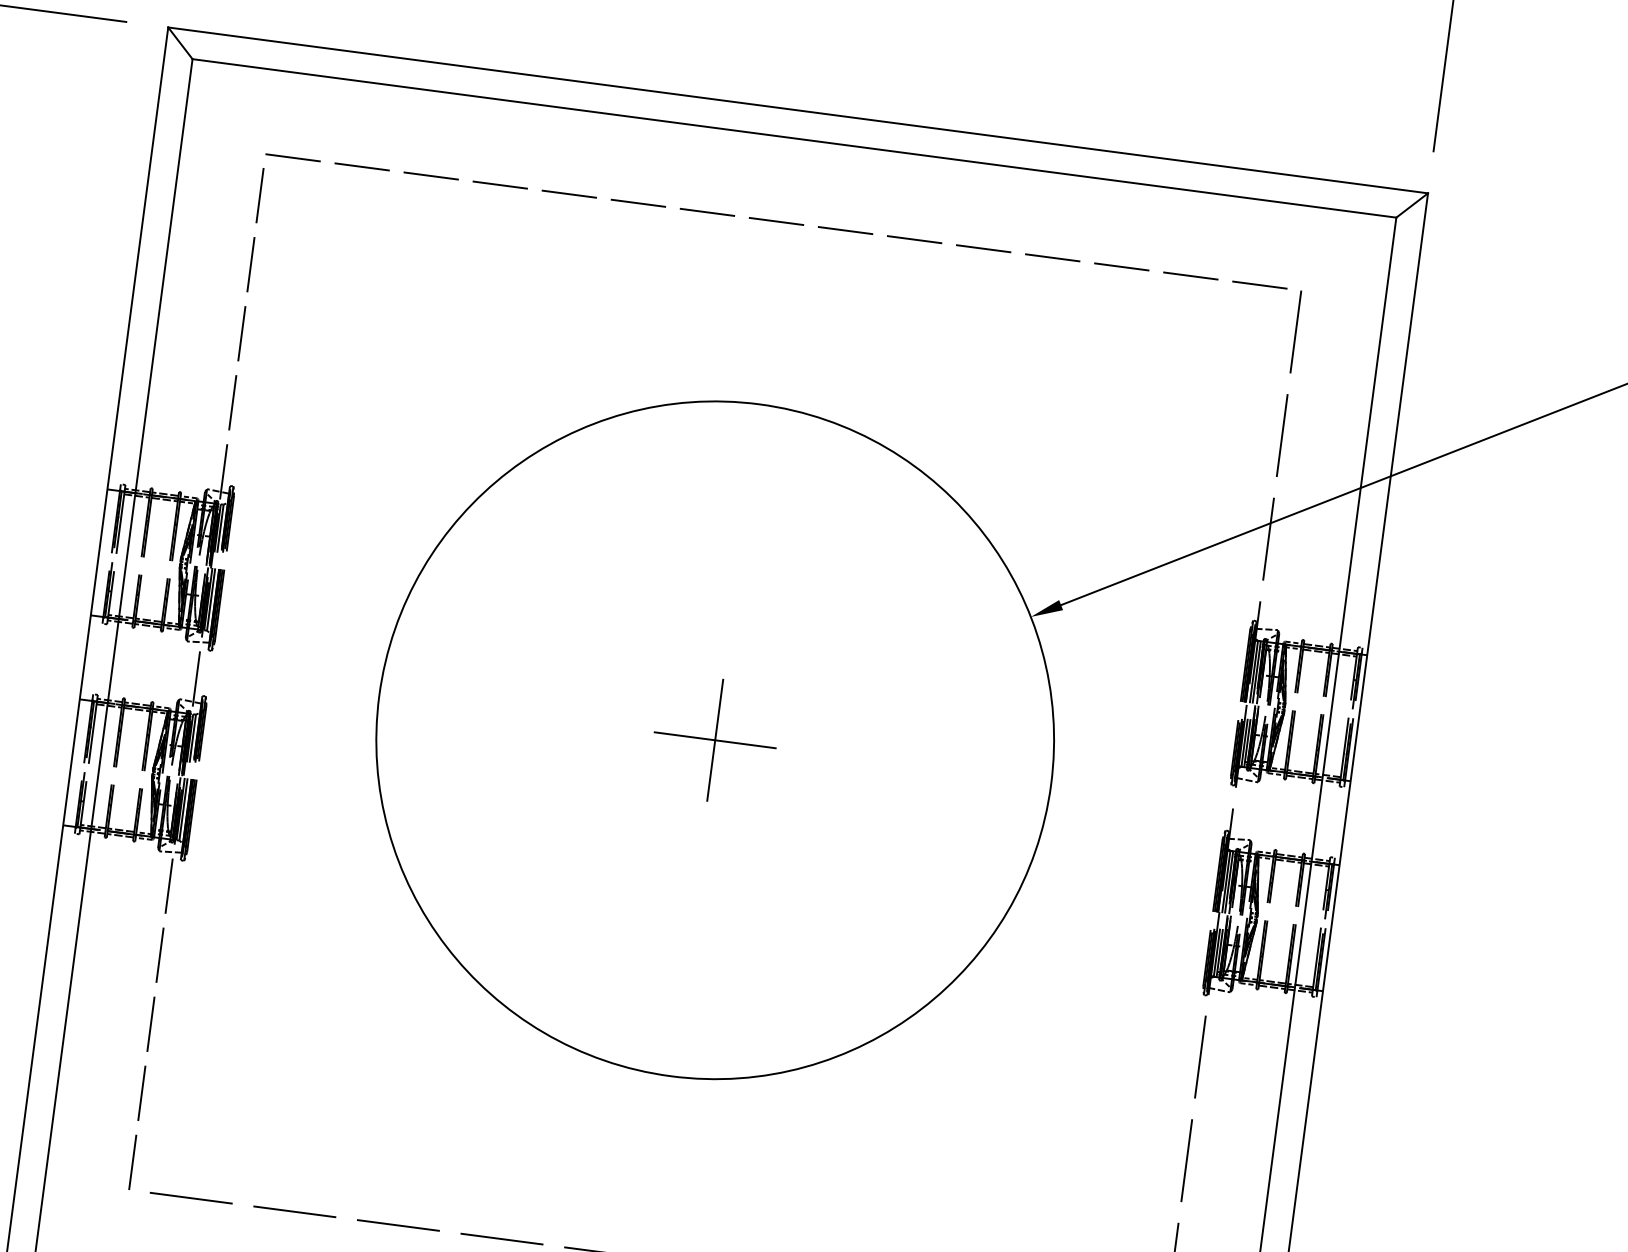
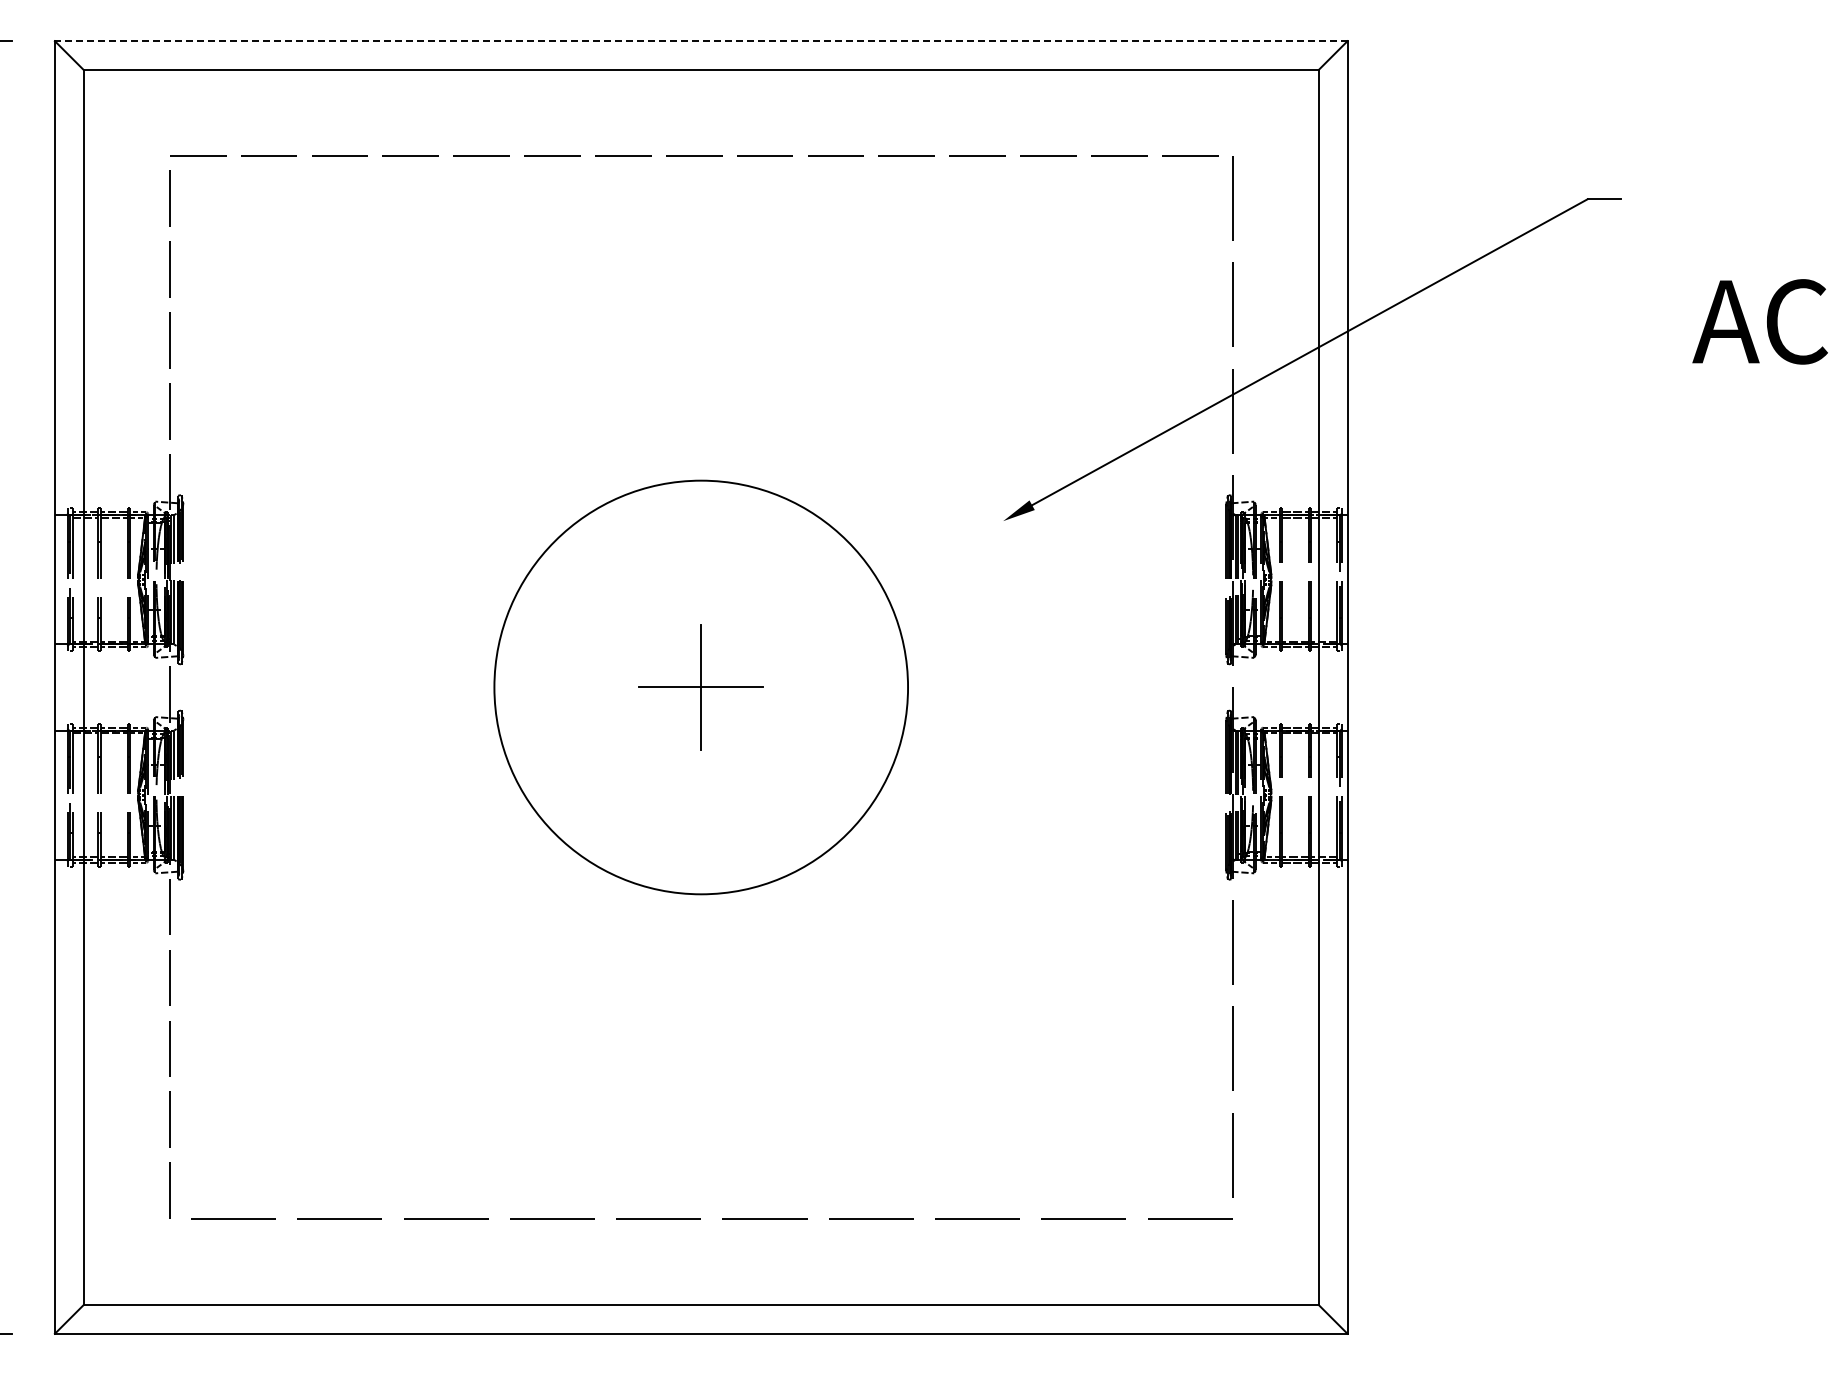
line: (797, 110) -> (700, 41), solid -> dashed
circle: (714, 740) -> (700, 687), size x0.6

